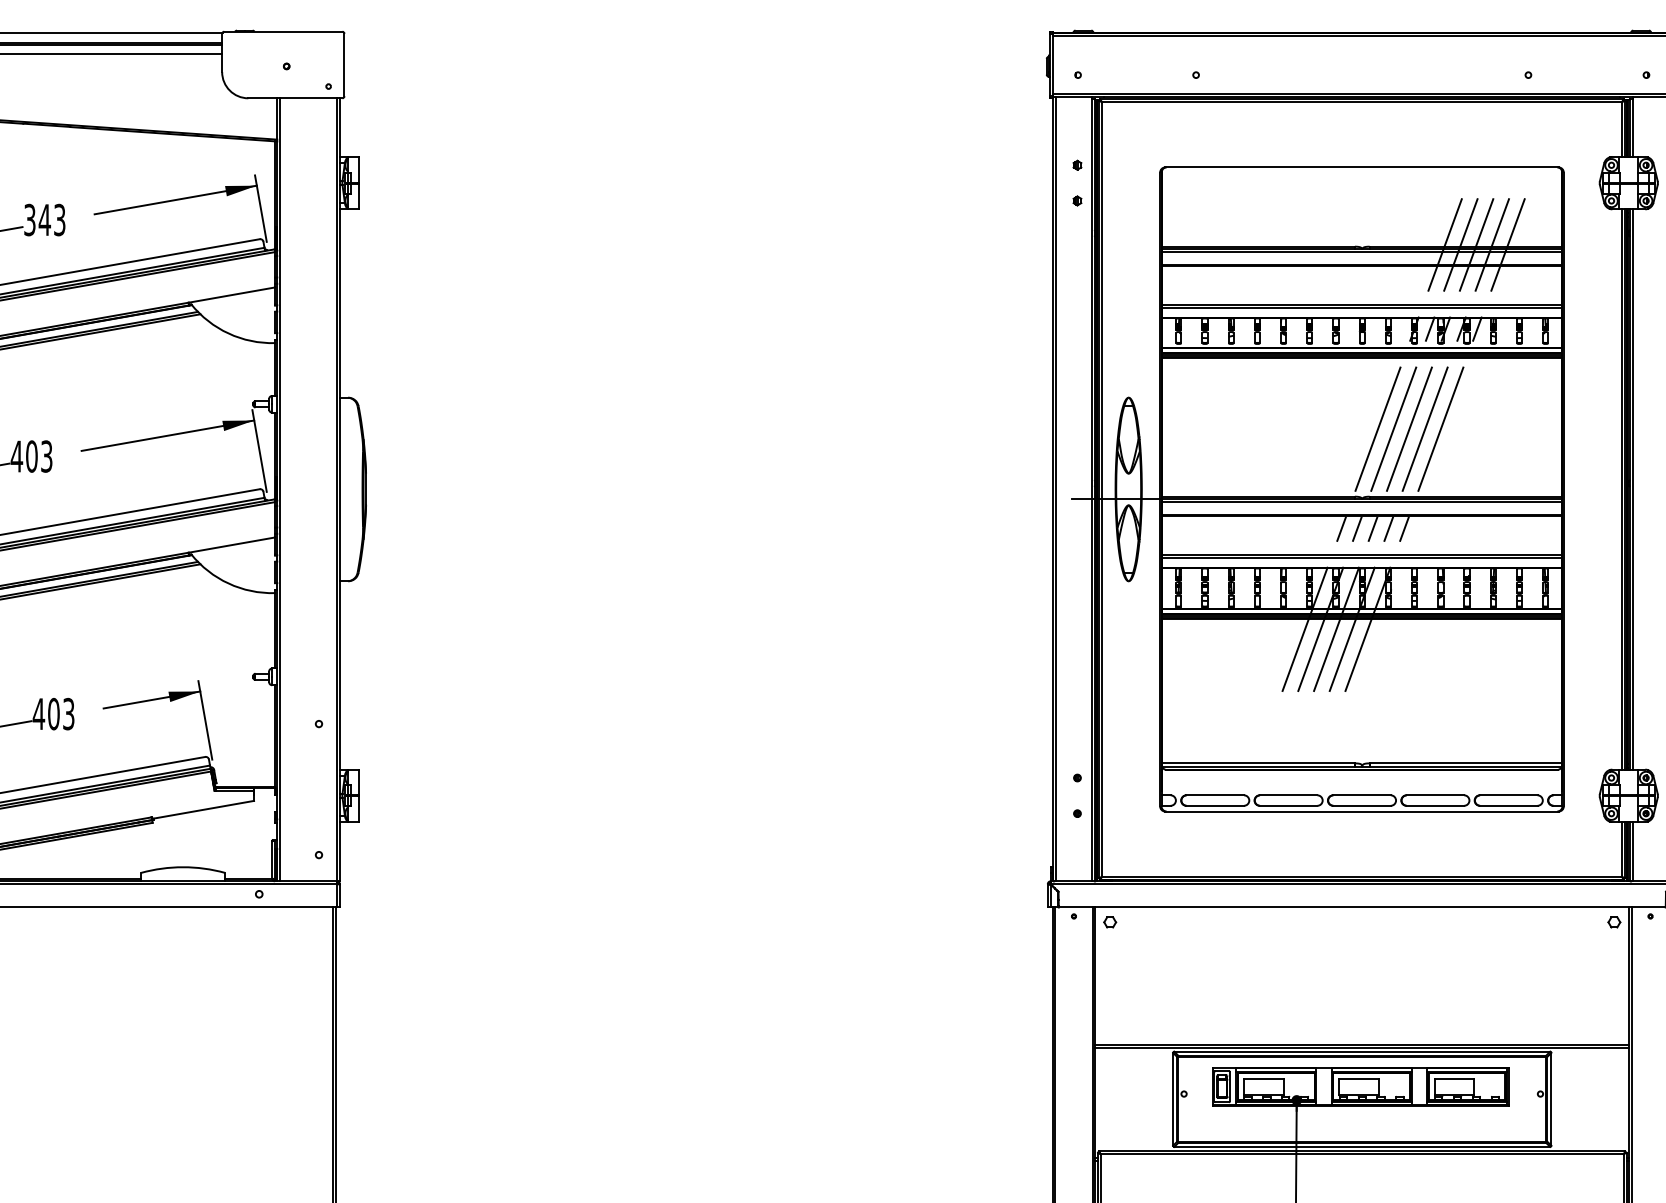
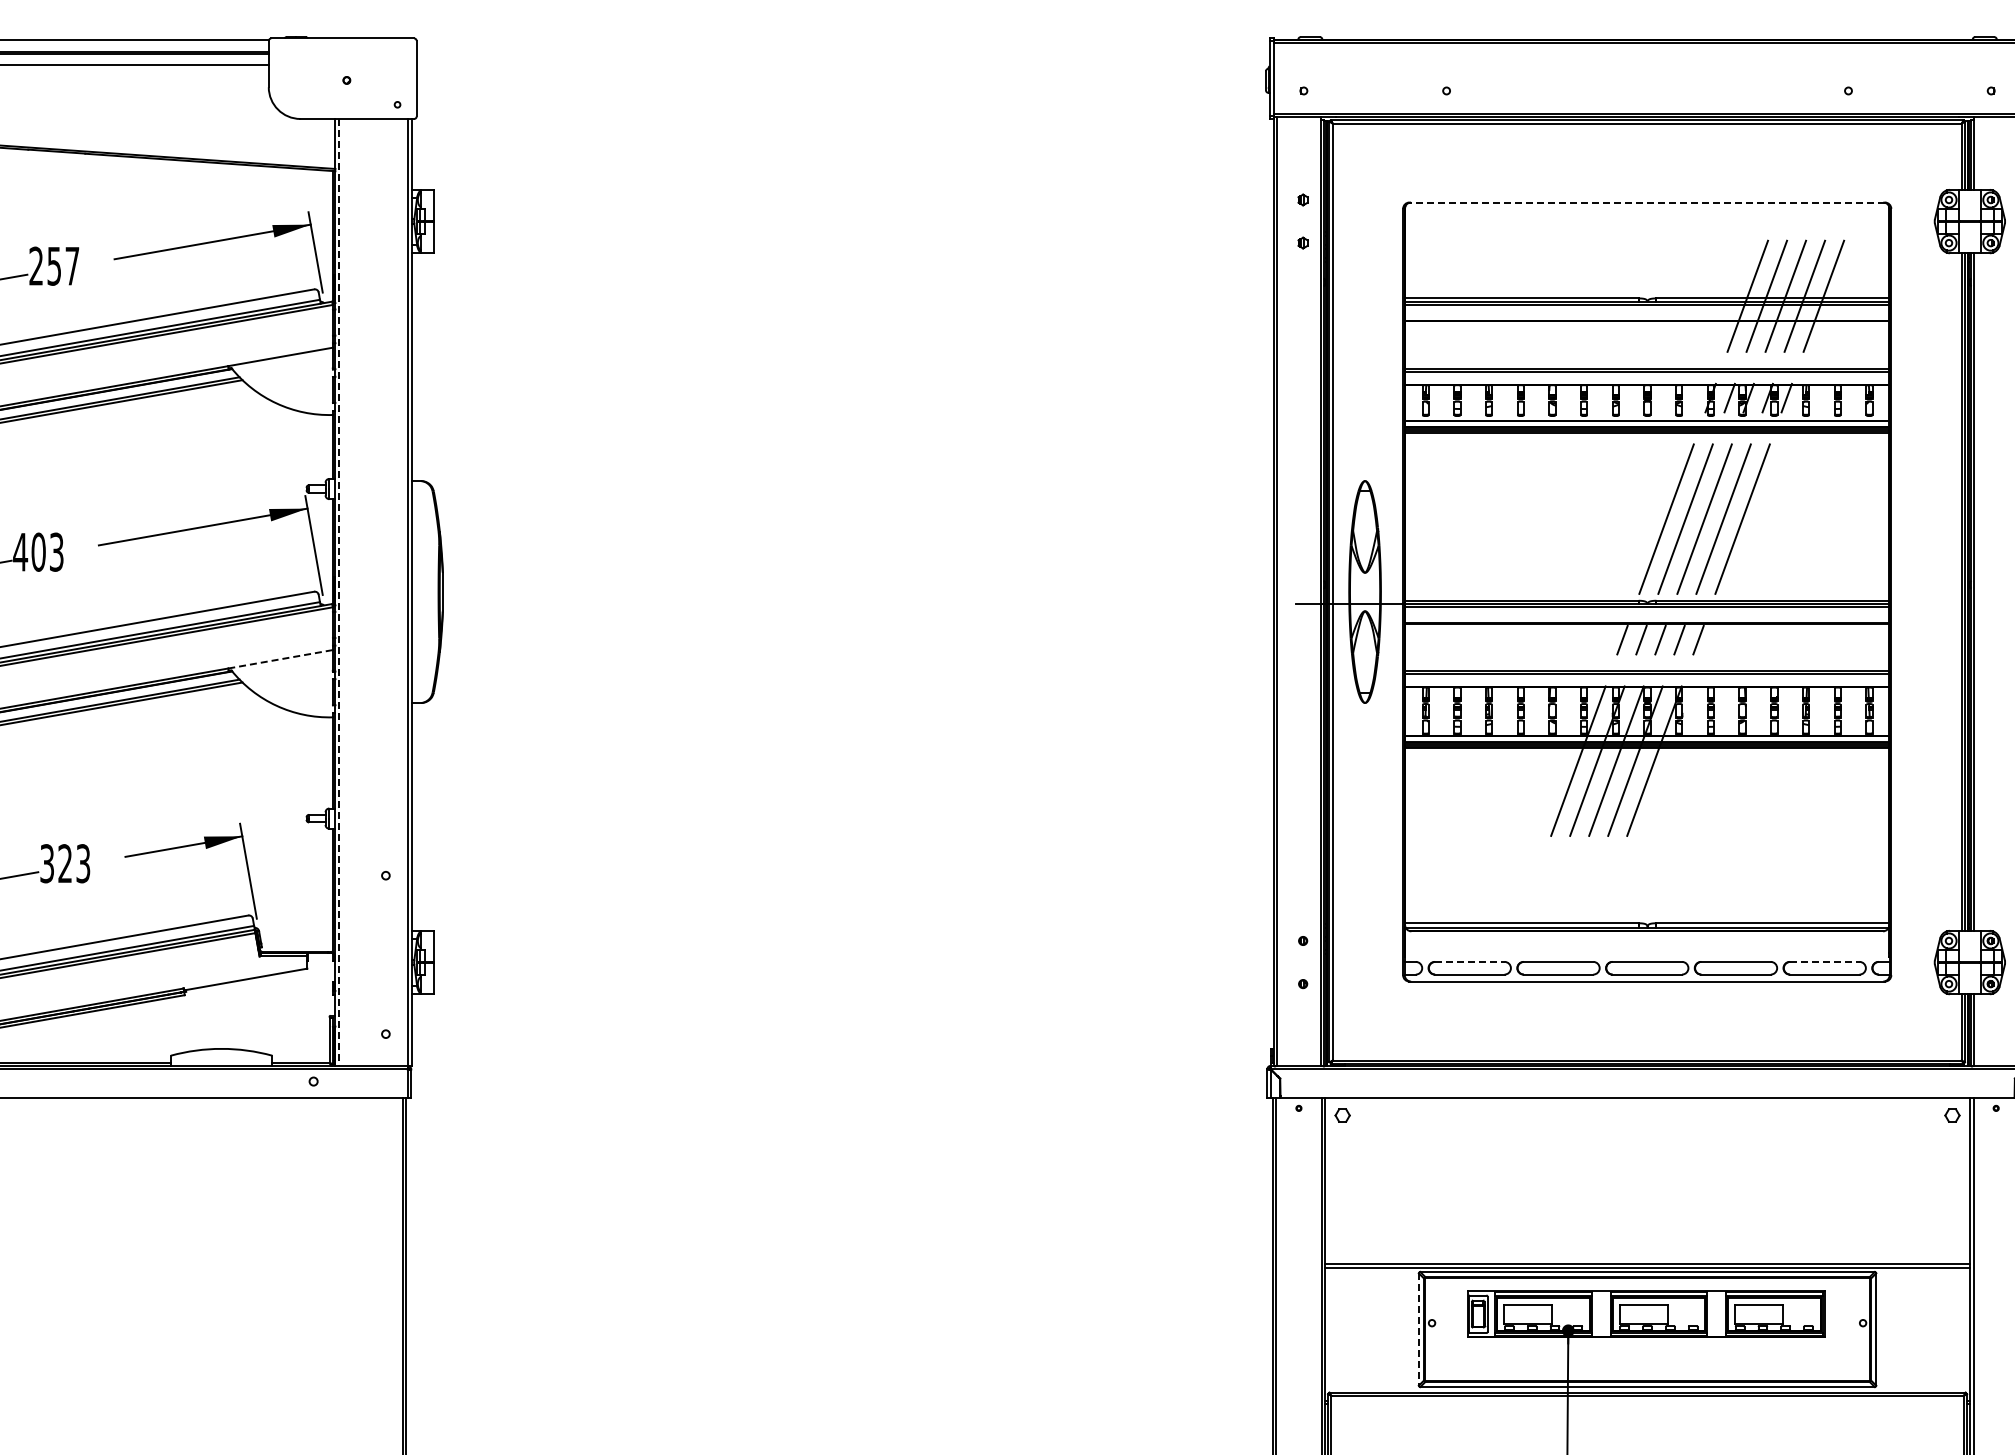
line: (1362, 167) -> (1647, 202), solid -> dashed
text: (44, 219) -> (54, 265), 343 -> 257
line: (280, 489) -> (339, 592), solid -> dashed
line: (232, 545) -> (281, 659), solid -> dashed
text: (45, 713) -> (55, 863), 403 -> 323
line: (1215, 794) -> (1469, 961), solid -> dashed
line: (1508, 794) -> (1824, 961), solid -> dashed
line: (1172, 1100) -> (1418, 1330), solid -> dashed

